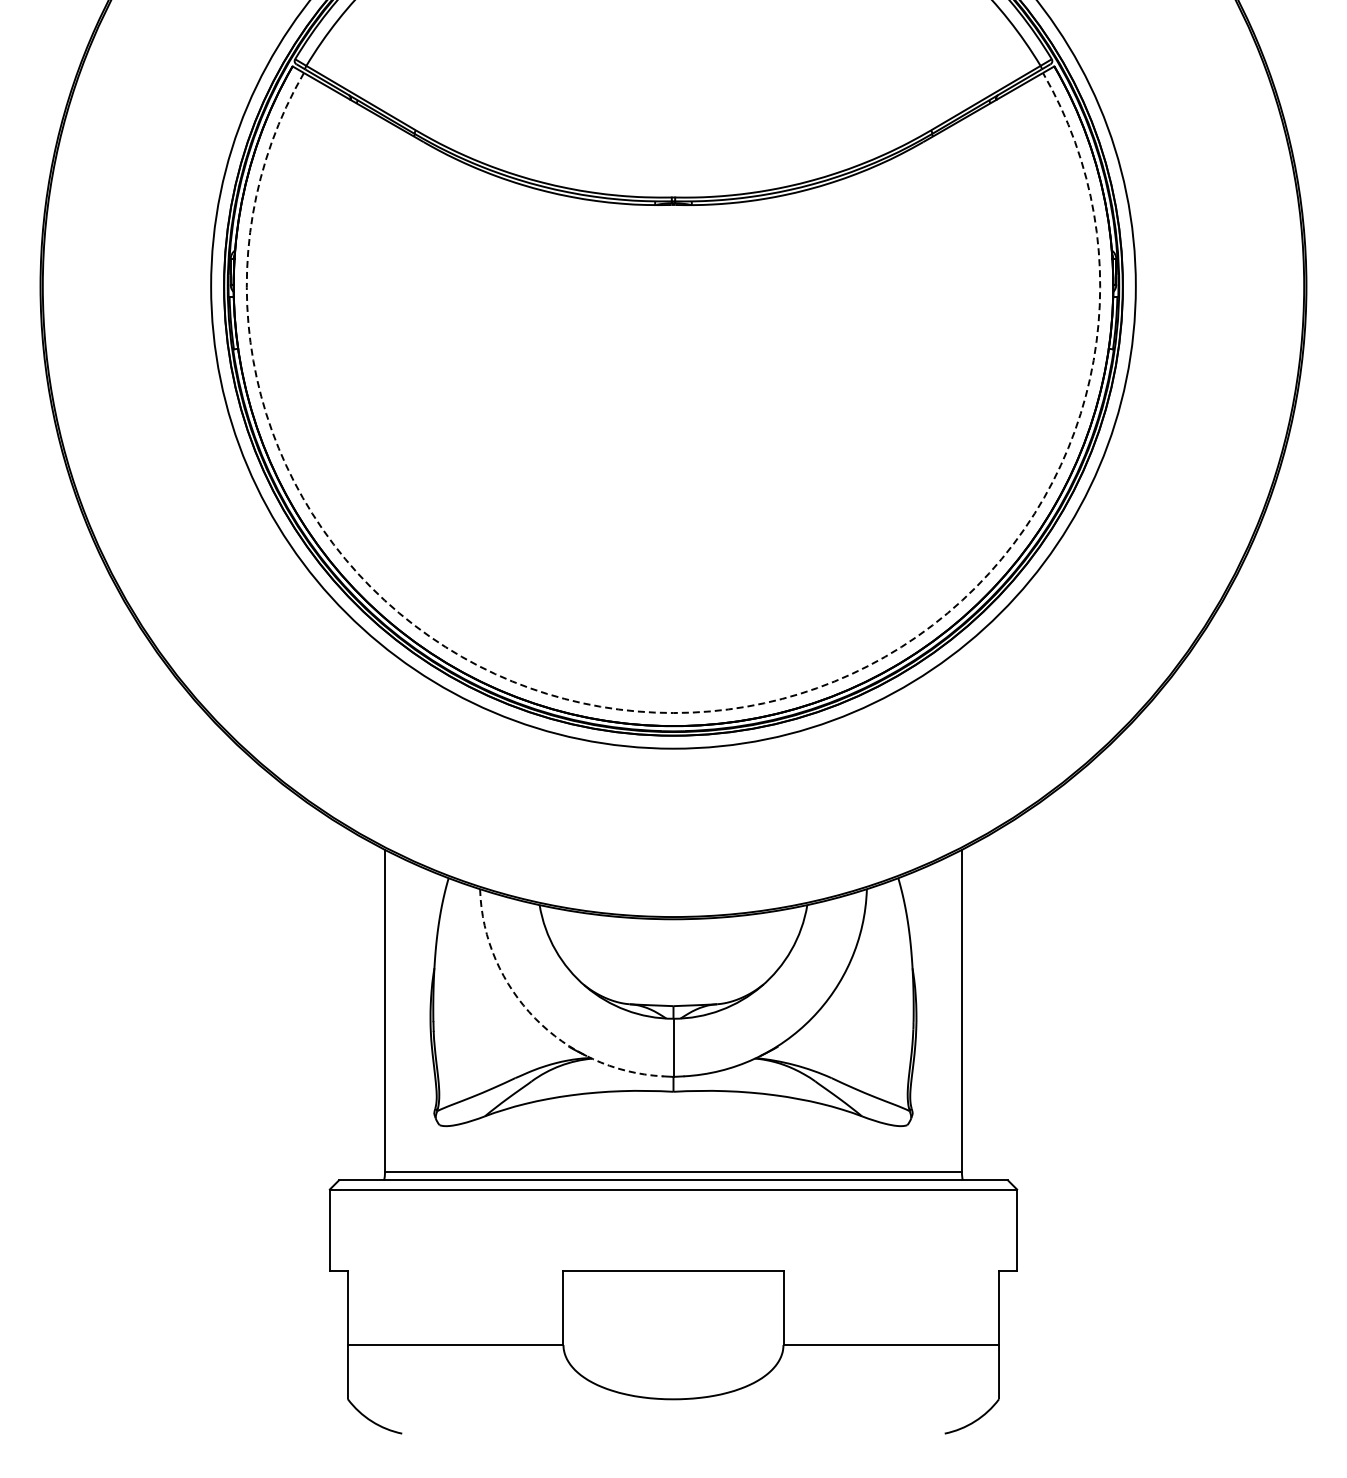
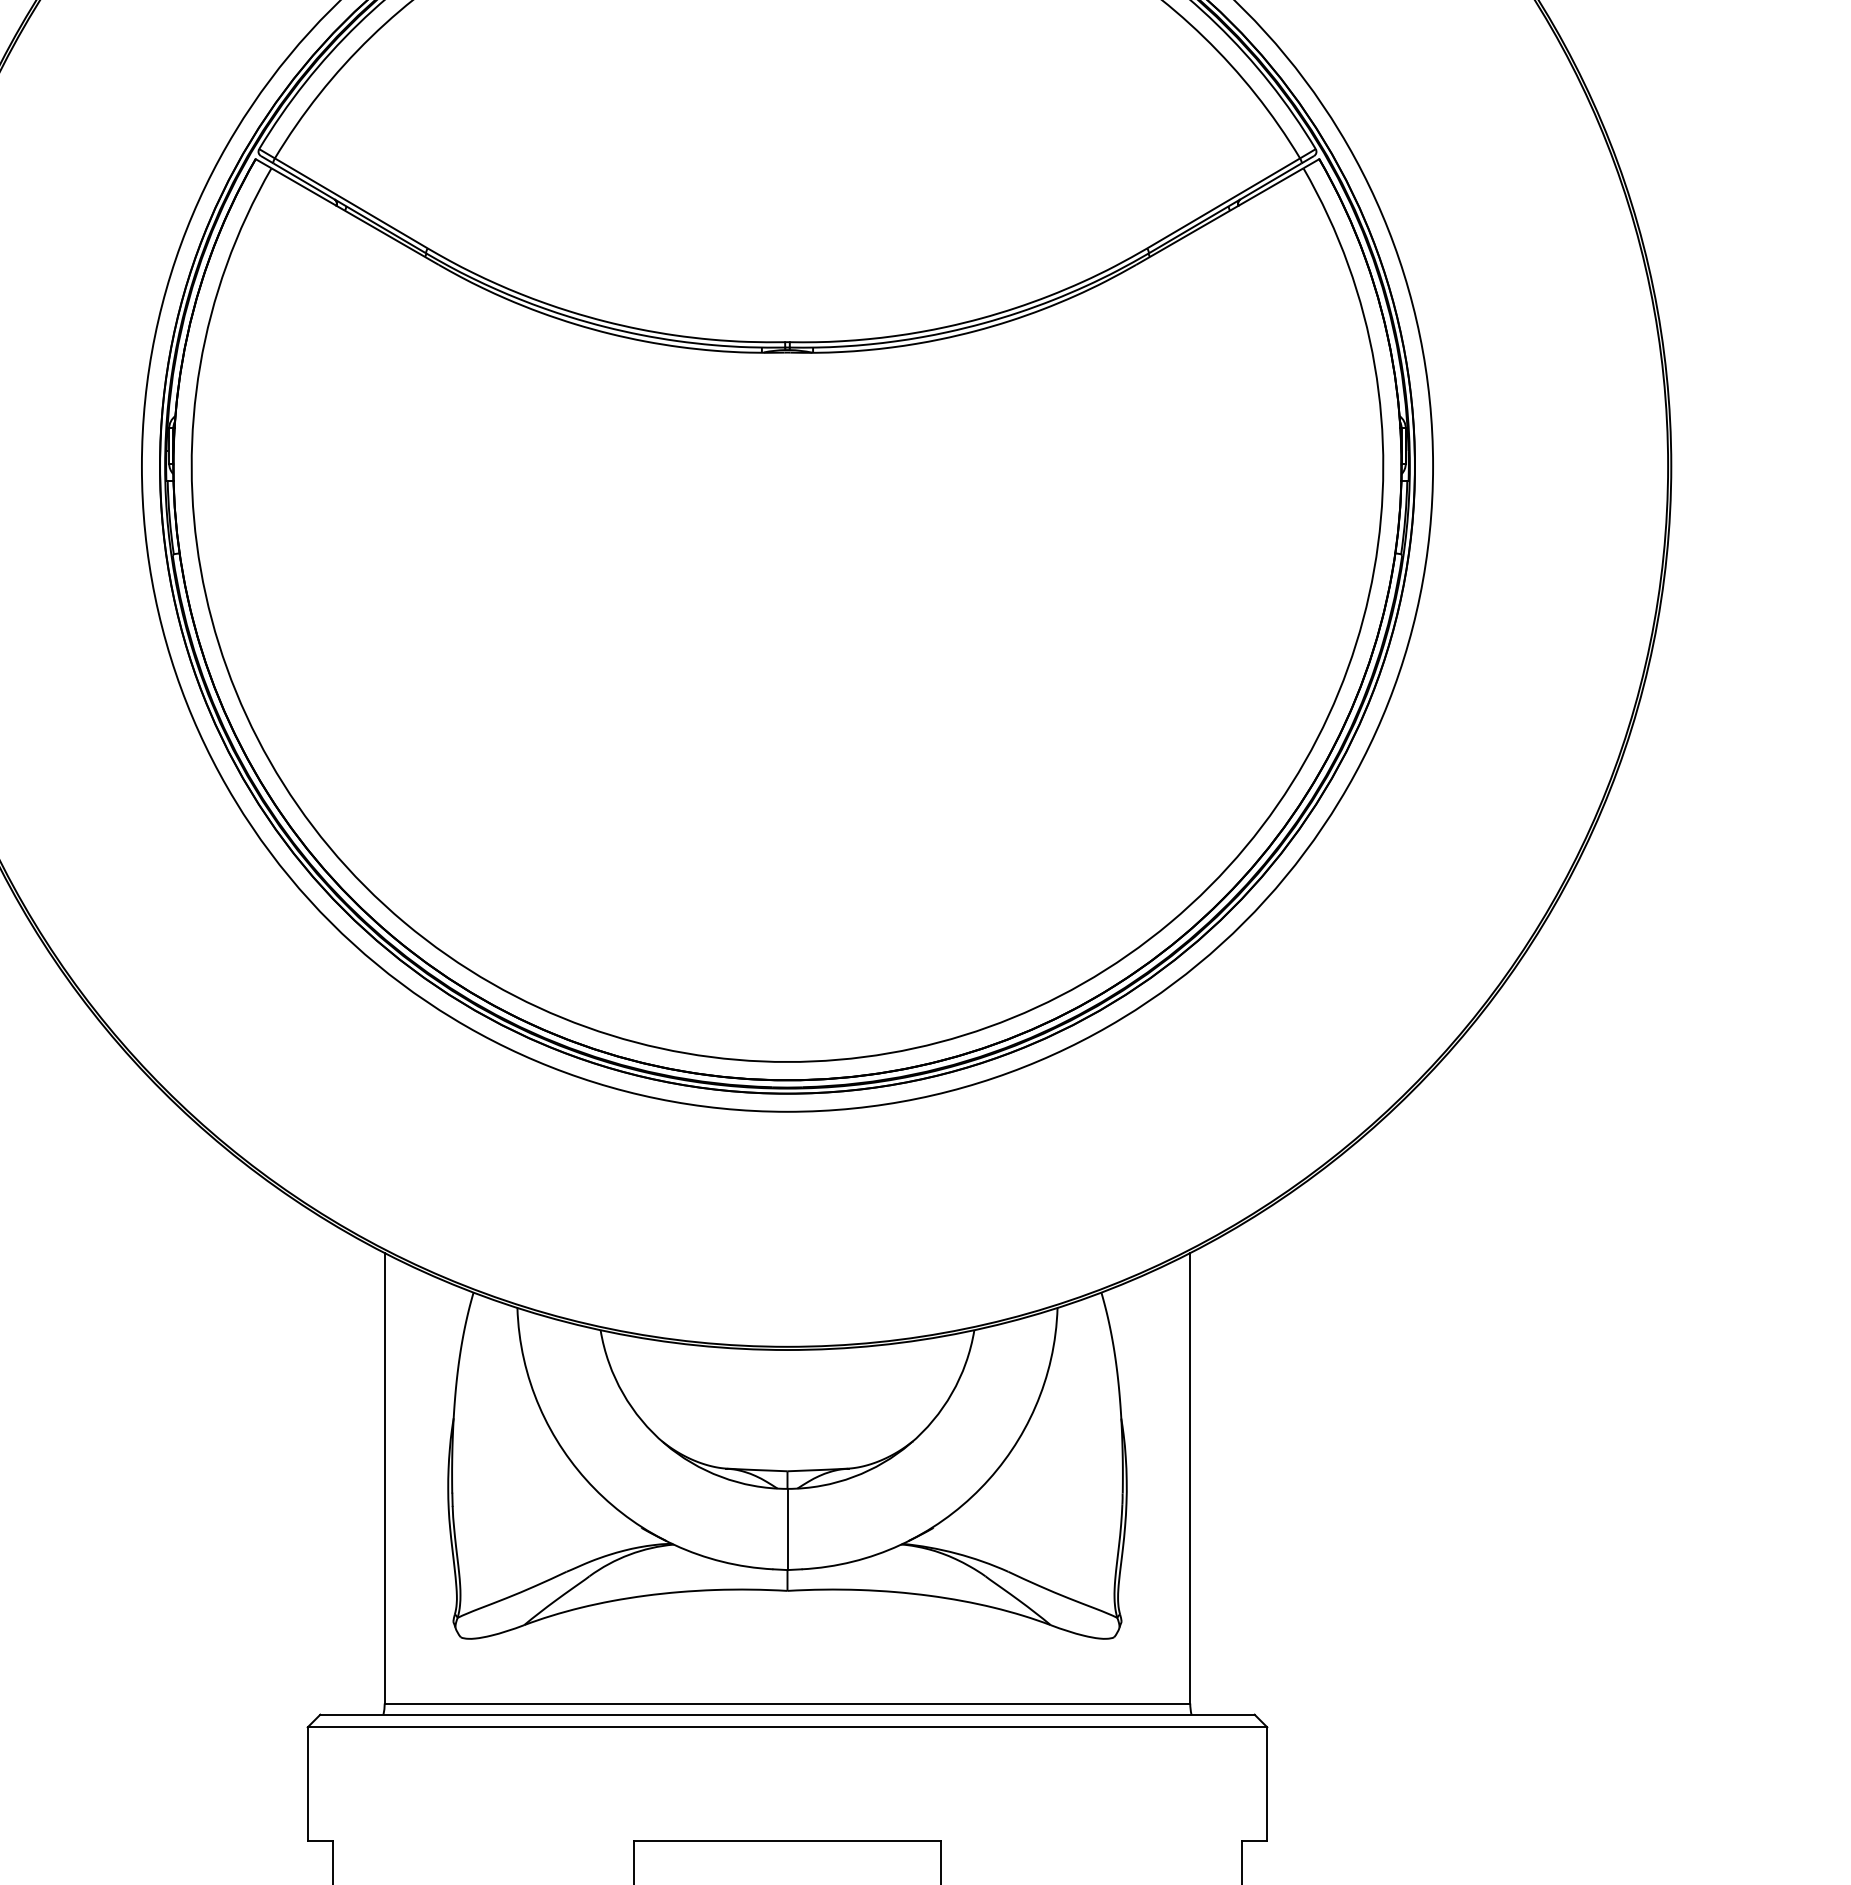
arc: (673, 713) -> (787, 1062), dashed -> solid
arc: (535, 1018) -> (594, 1488), dashed -> solid

